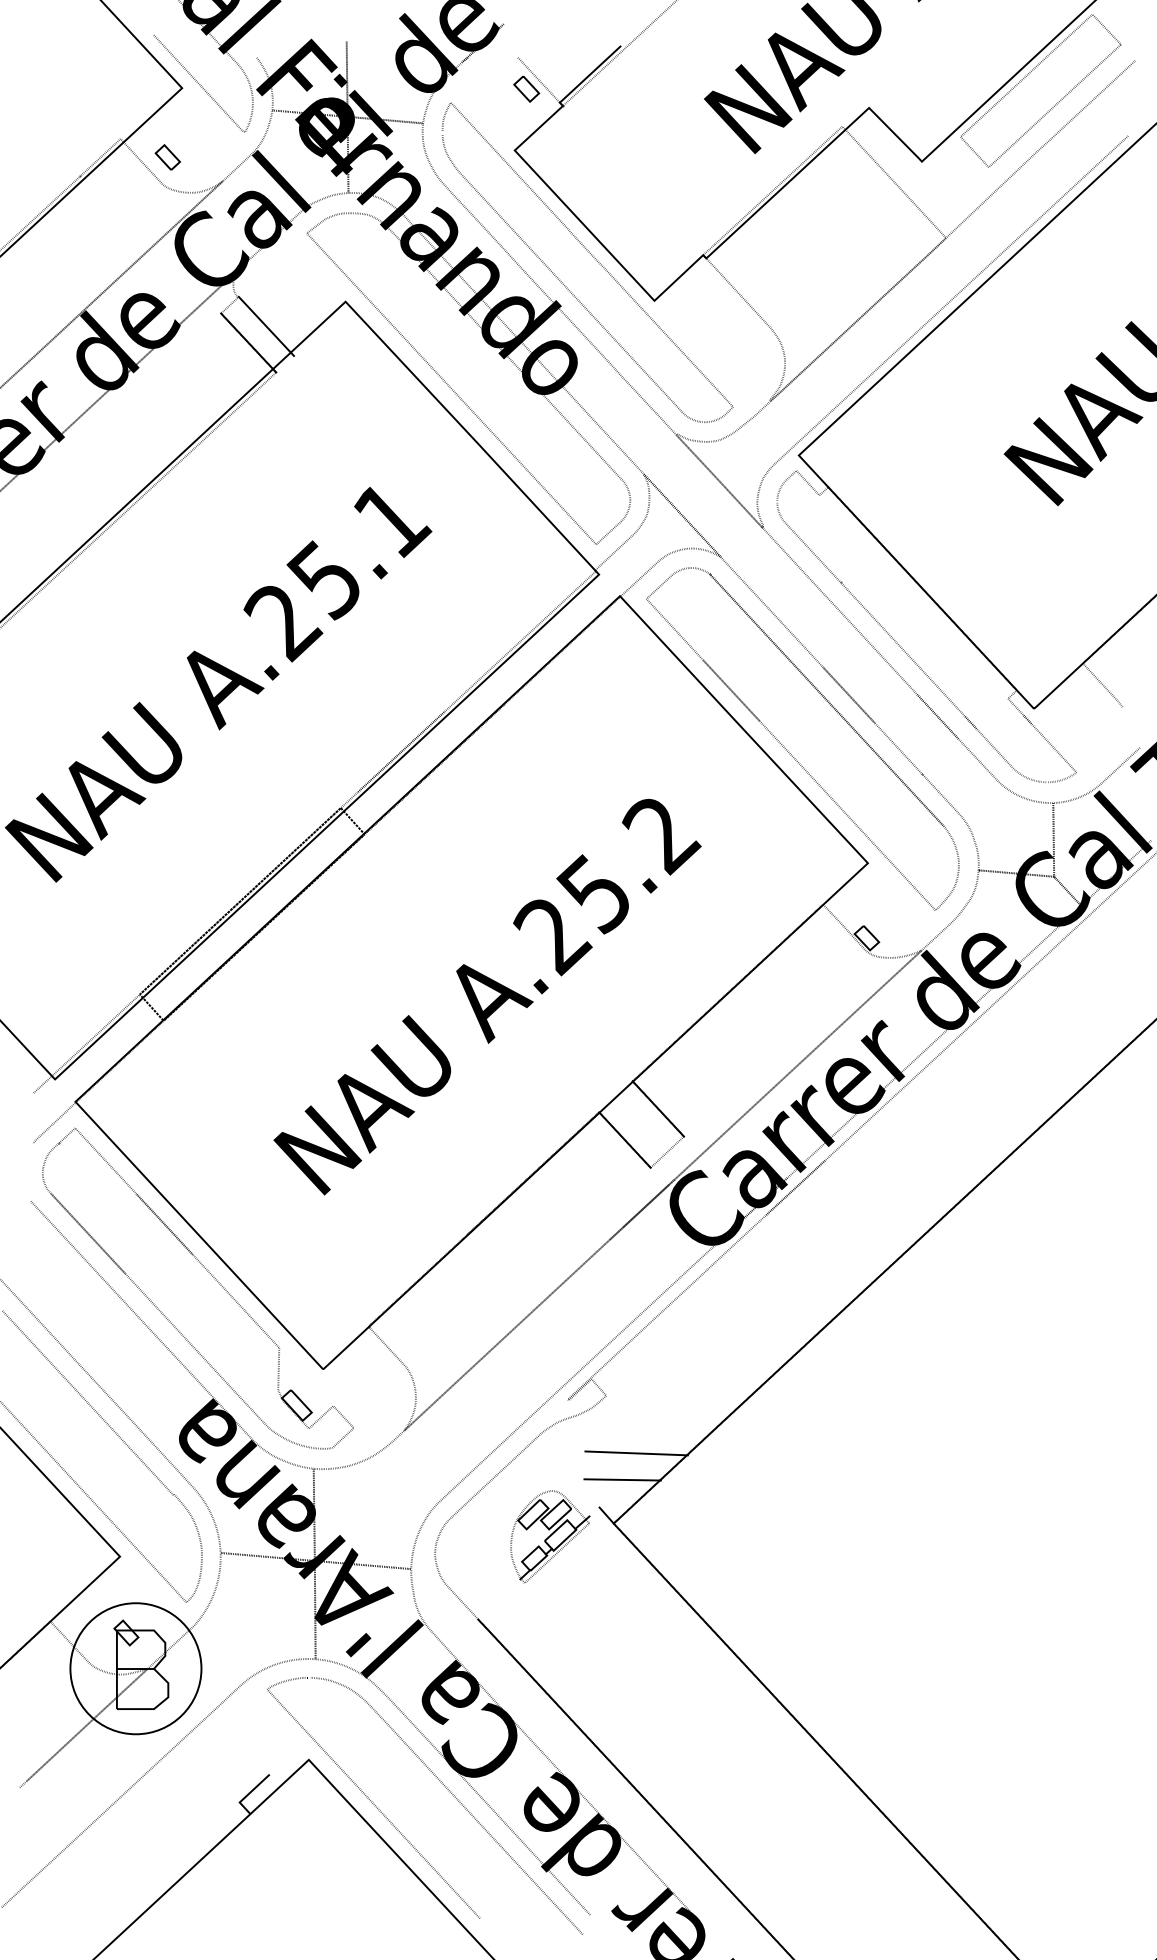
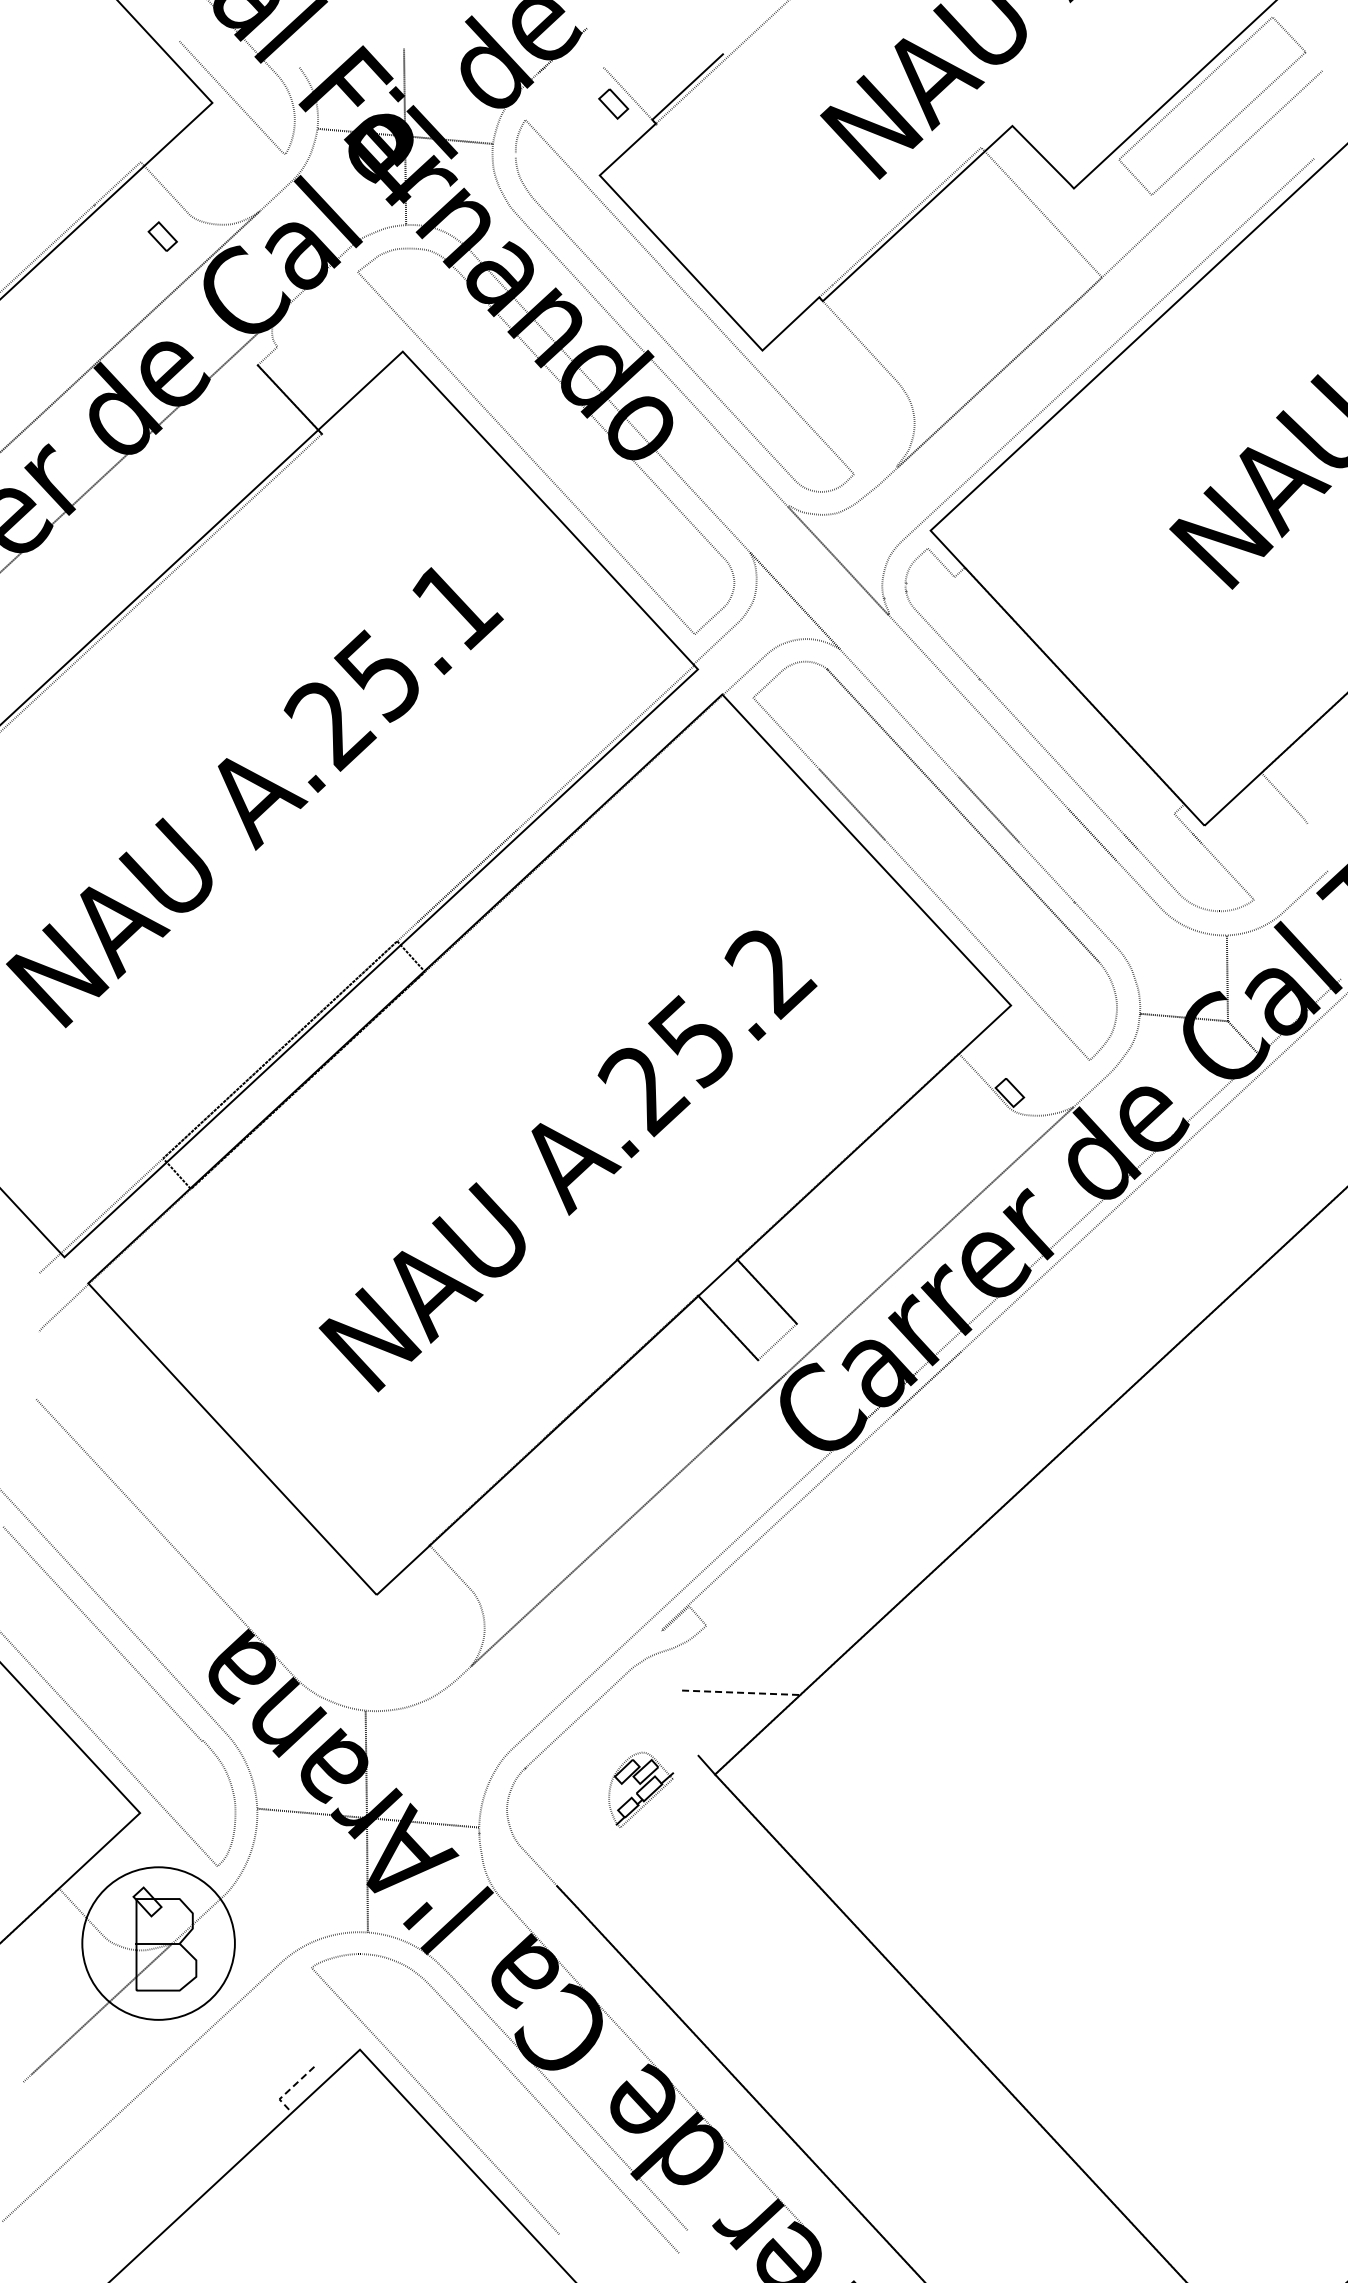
part: (167, 157) -> (162, 236), moved
line: (266, 326) -> (310, 380), removed
part: (213, 1277) -> (248, 1488), removed
line: (636, 1453) -> (741, 1692), solid -> dashed
line: (621, 1479) -> (724, 1723), removed
part: (549, 1536) -> (640, 1789), size x0.7
line: (248, 1794) -> (289, 2089), solid -> dashed

